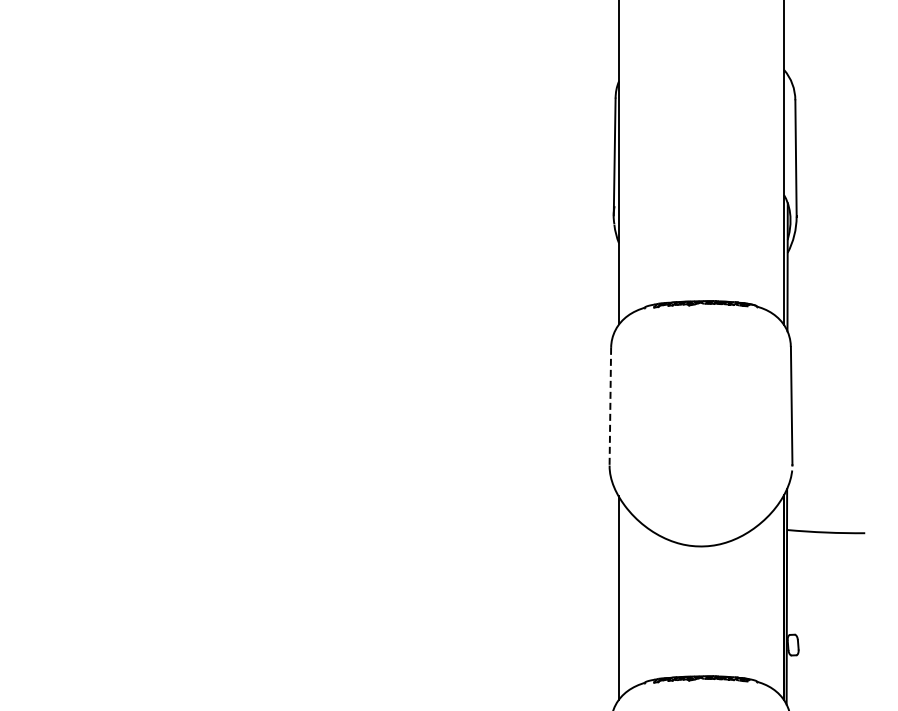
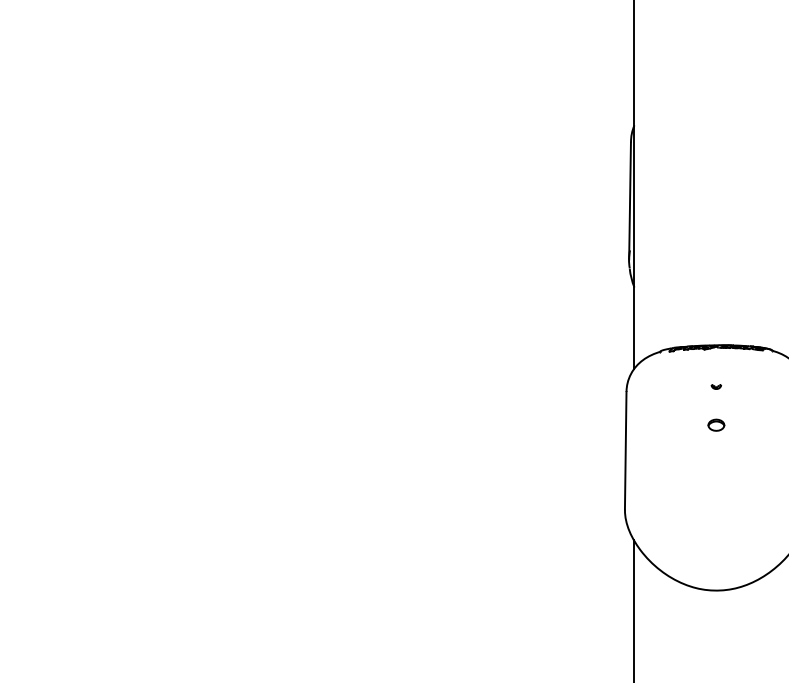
part: (700, 342) -> (715, 386), added
part: (700, 380) -> (715, 424), added
line: (610, 406) -> (625, 450), dashed -> solid

